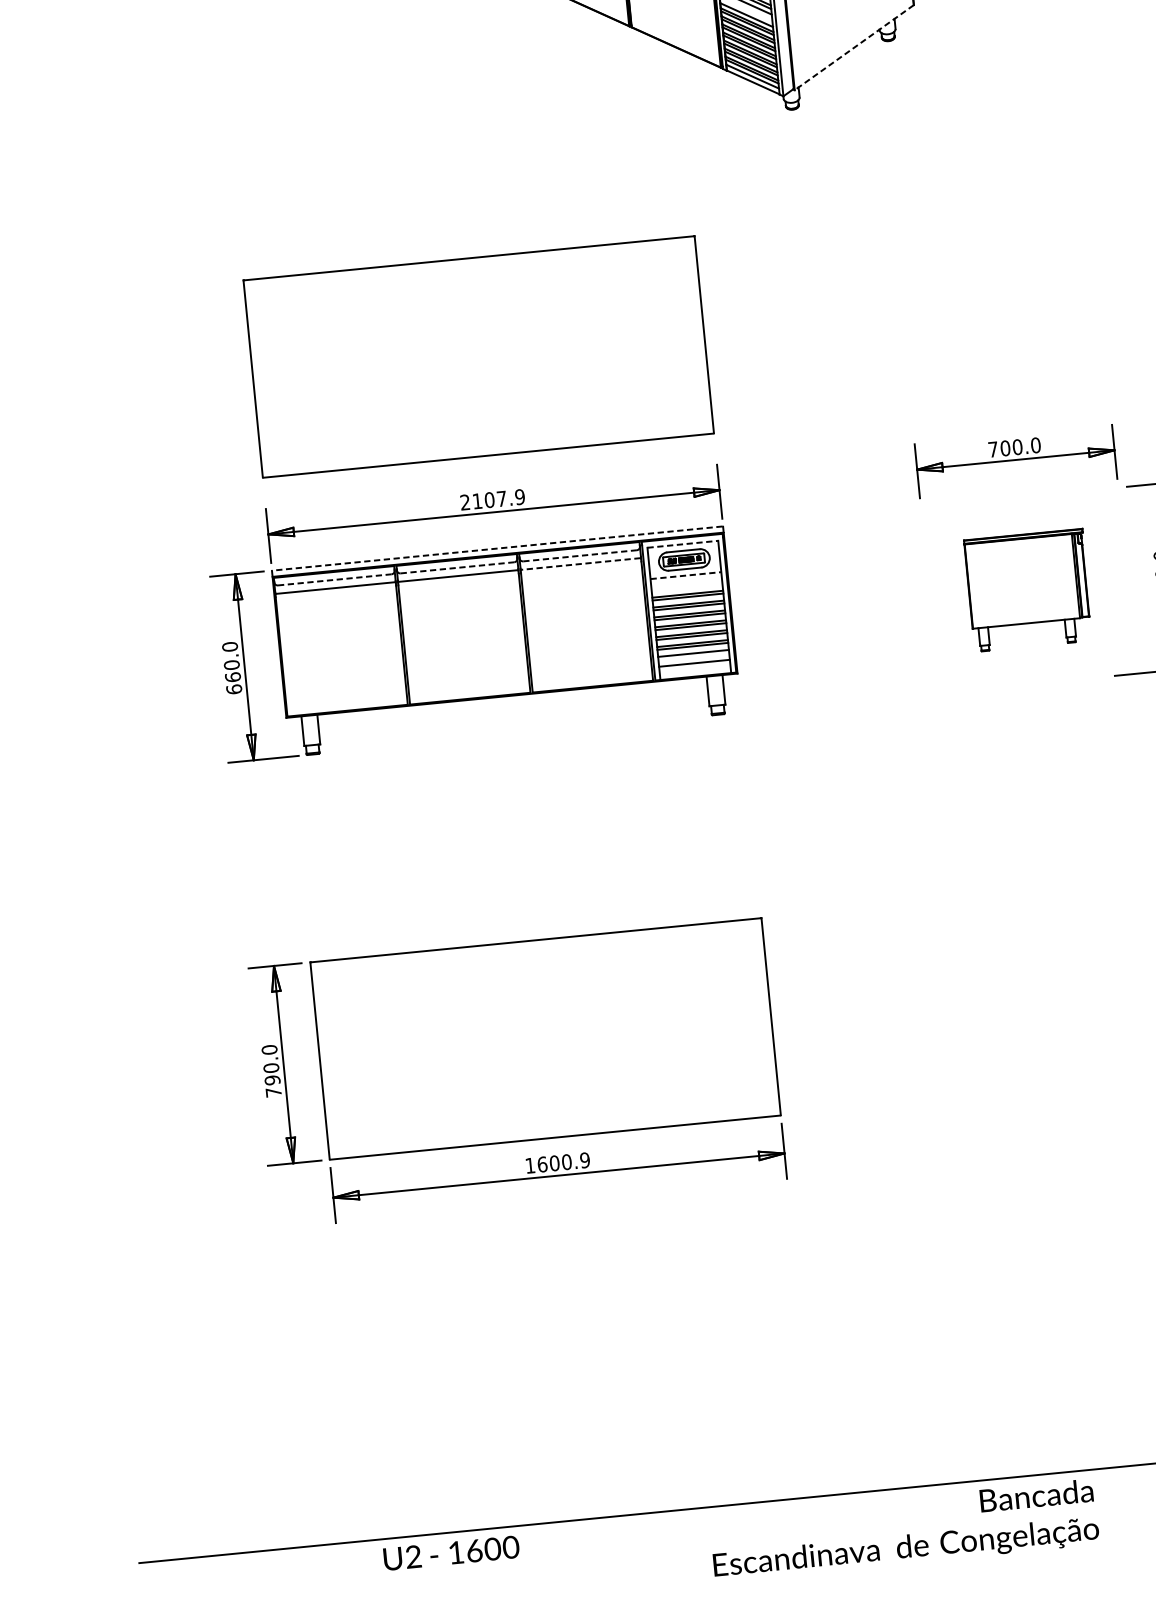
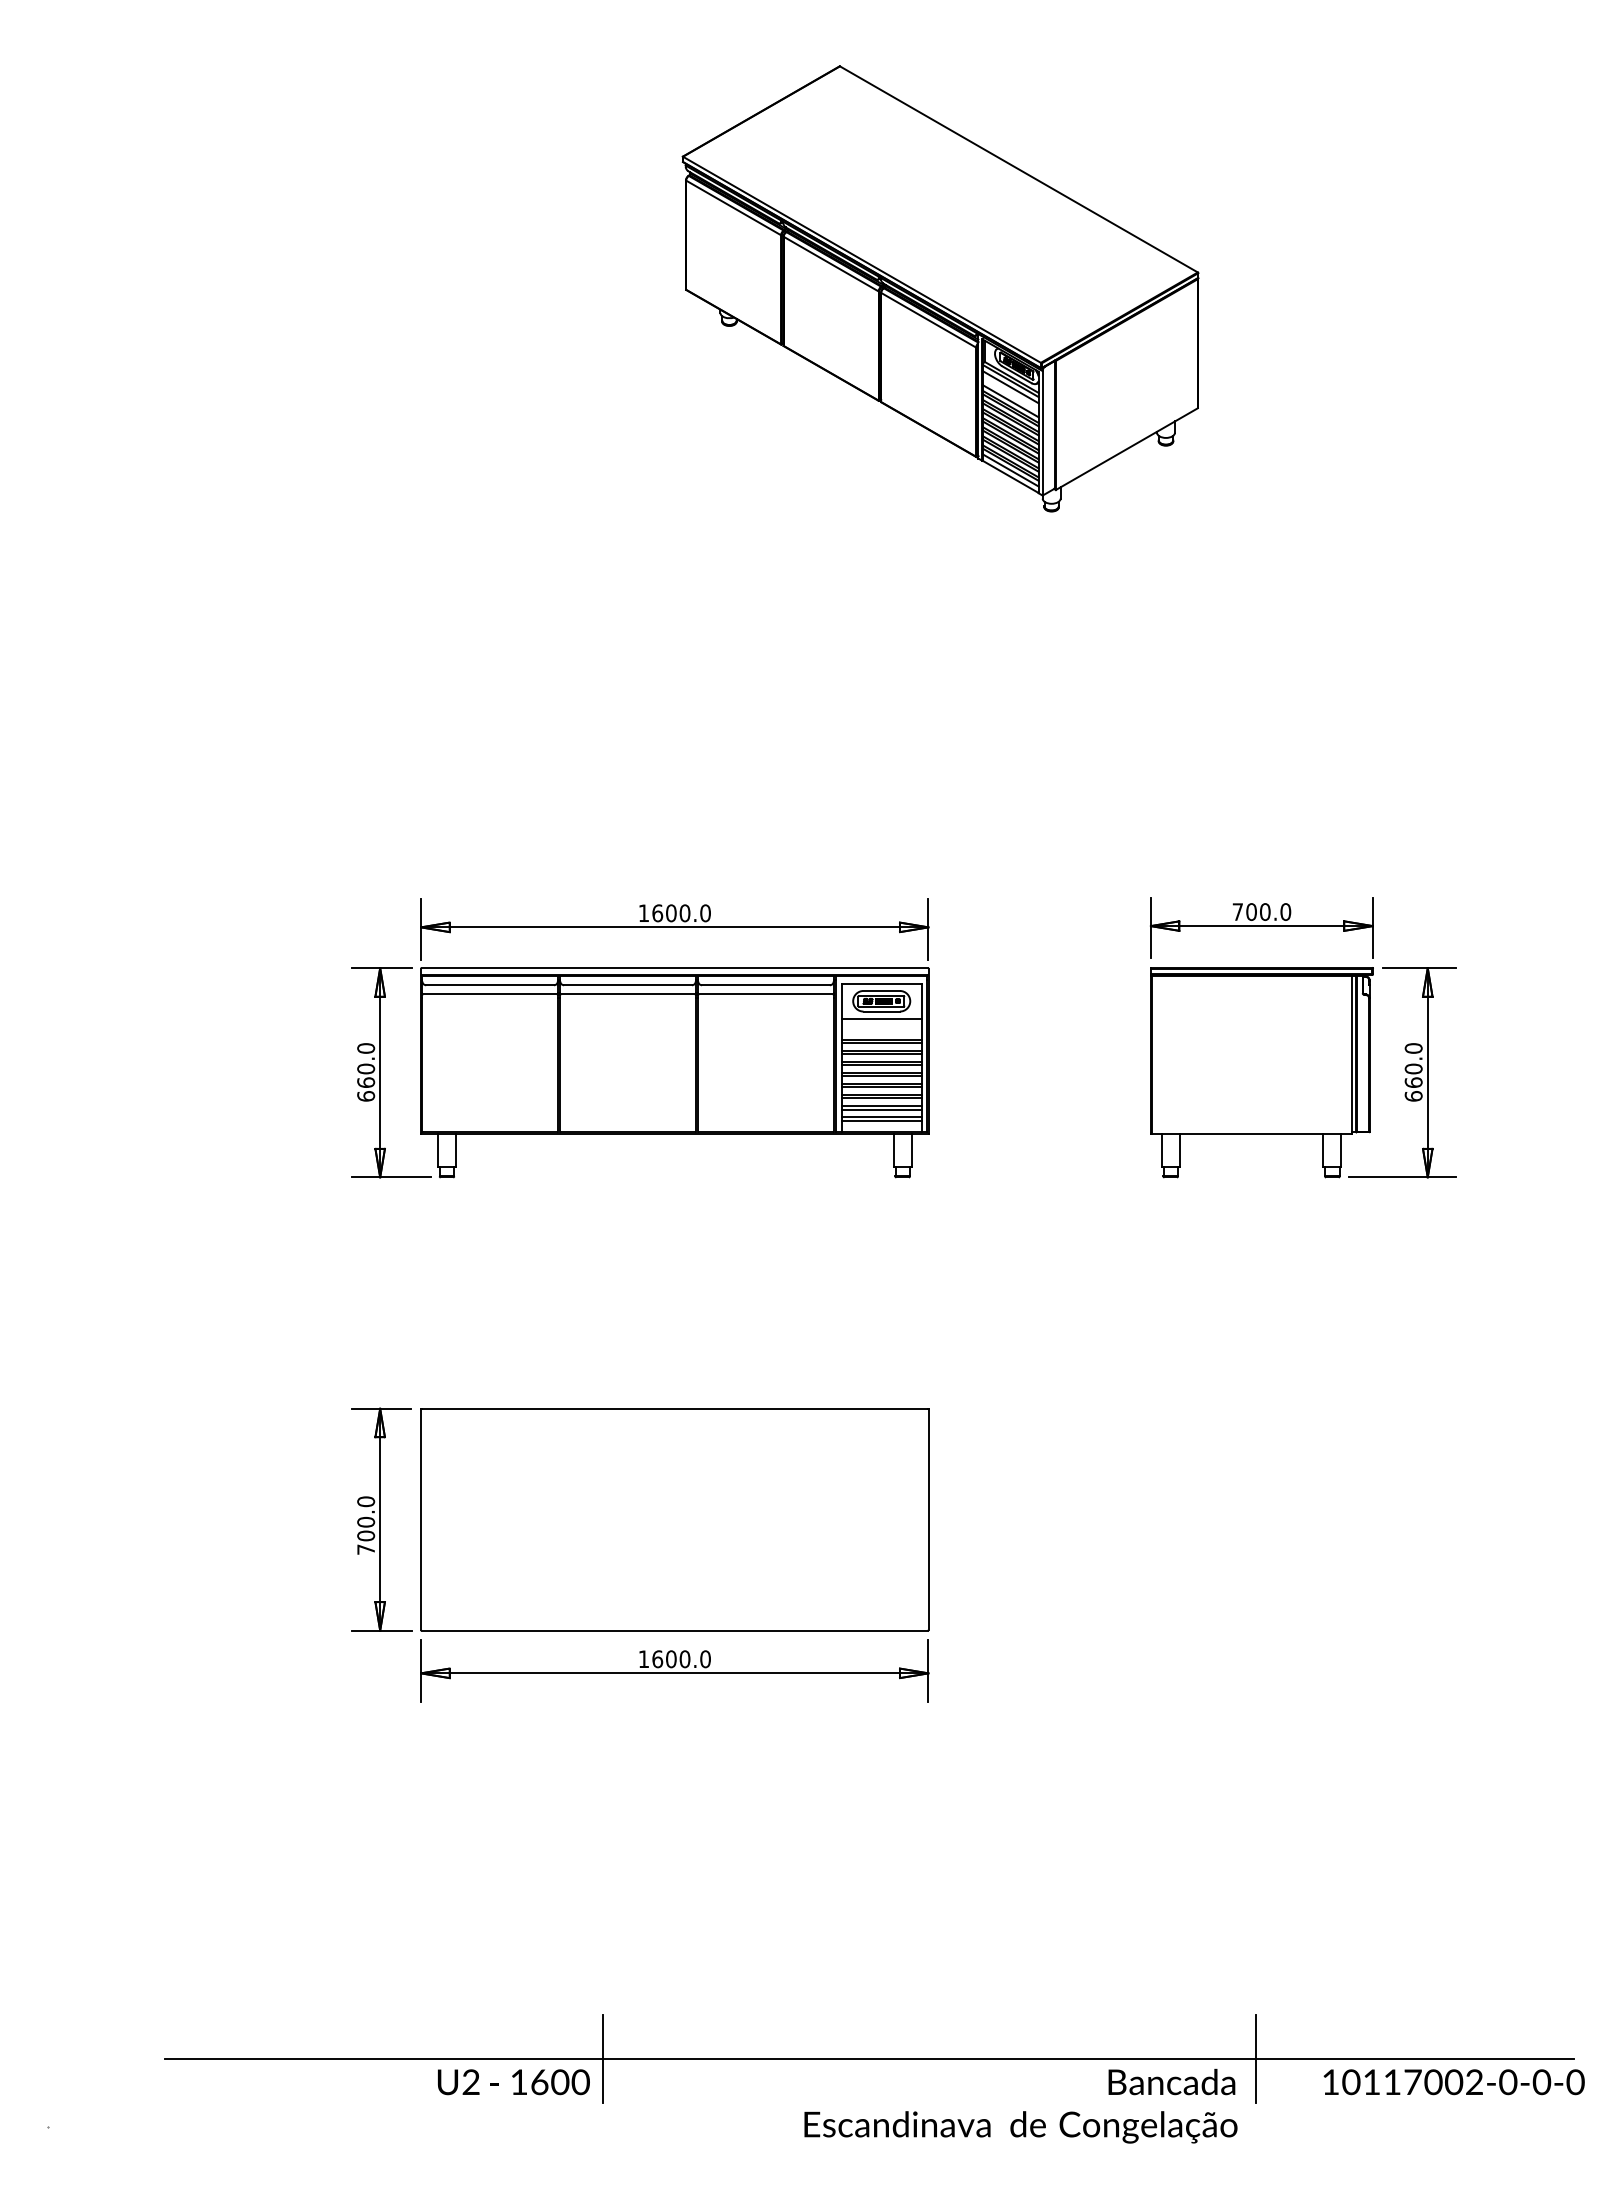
line: (853, 48) -> (1126, 449), dashed -> solid
part: (478, 356) -> (674, 752), removed
text: (492, 499) -> (674, 913), 2107.9 -> 1600.0
line: (682, 544) -> (881, 983), dashed -> solid
line: (497, 548) -> (674, 968), dashed -> solid
line: (579, 556) -> (765, 985), dashed -> solid
line: (580, 564) -> (765, 994), dashed -> solid
line: (457, 568) -> (628, 985), dashed -> solid
line: (685, 575) -> (881, 1018), dashed -> solid
line: (335, 580) -> (490, 985), dashed -> solid
part: (1028, 590) -> (1261, 1072), size x1.67
line: (693, 656) -> (881, 1109), added
line: (694, 665) -> (881, 1120), added
text: (272, 1079) -> (366, 1535), 790.0 -> 700.0
text: (585, 1160) -> (705, 1659), 1600.9 -> 1600.0
line: (1108, 1468) -> (1255, 2059), added
line: (529, 1525) -> (603, 2059), added

